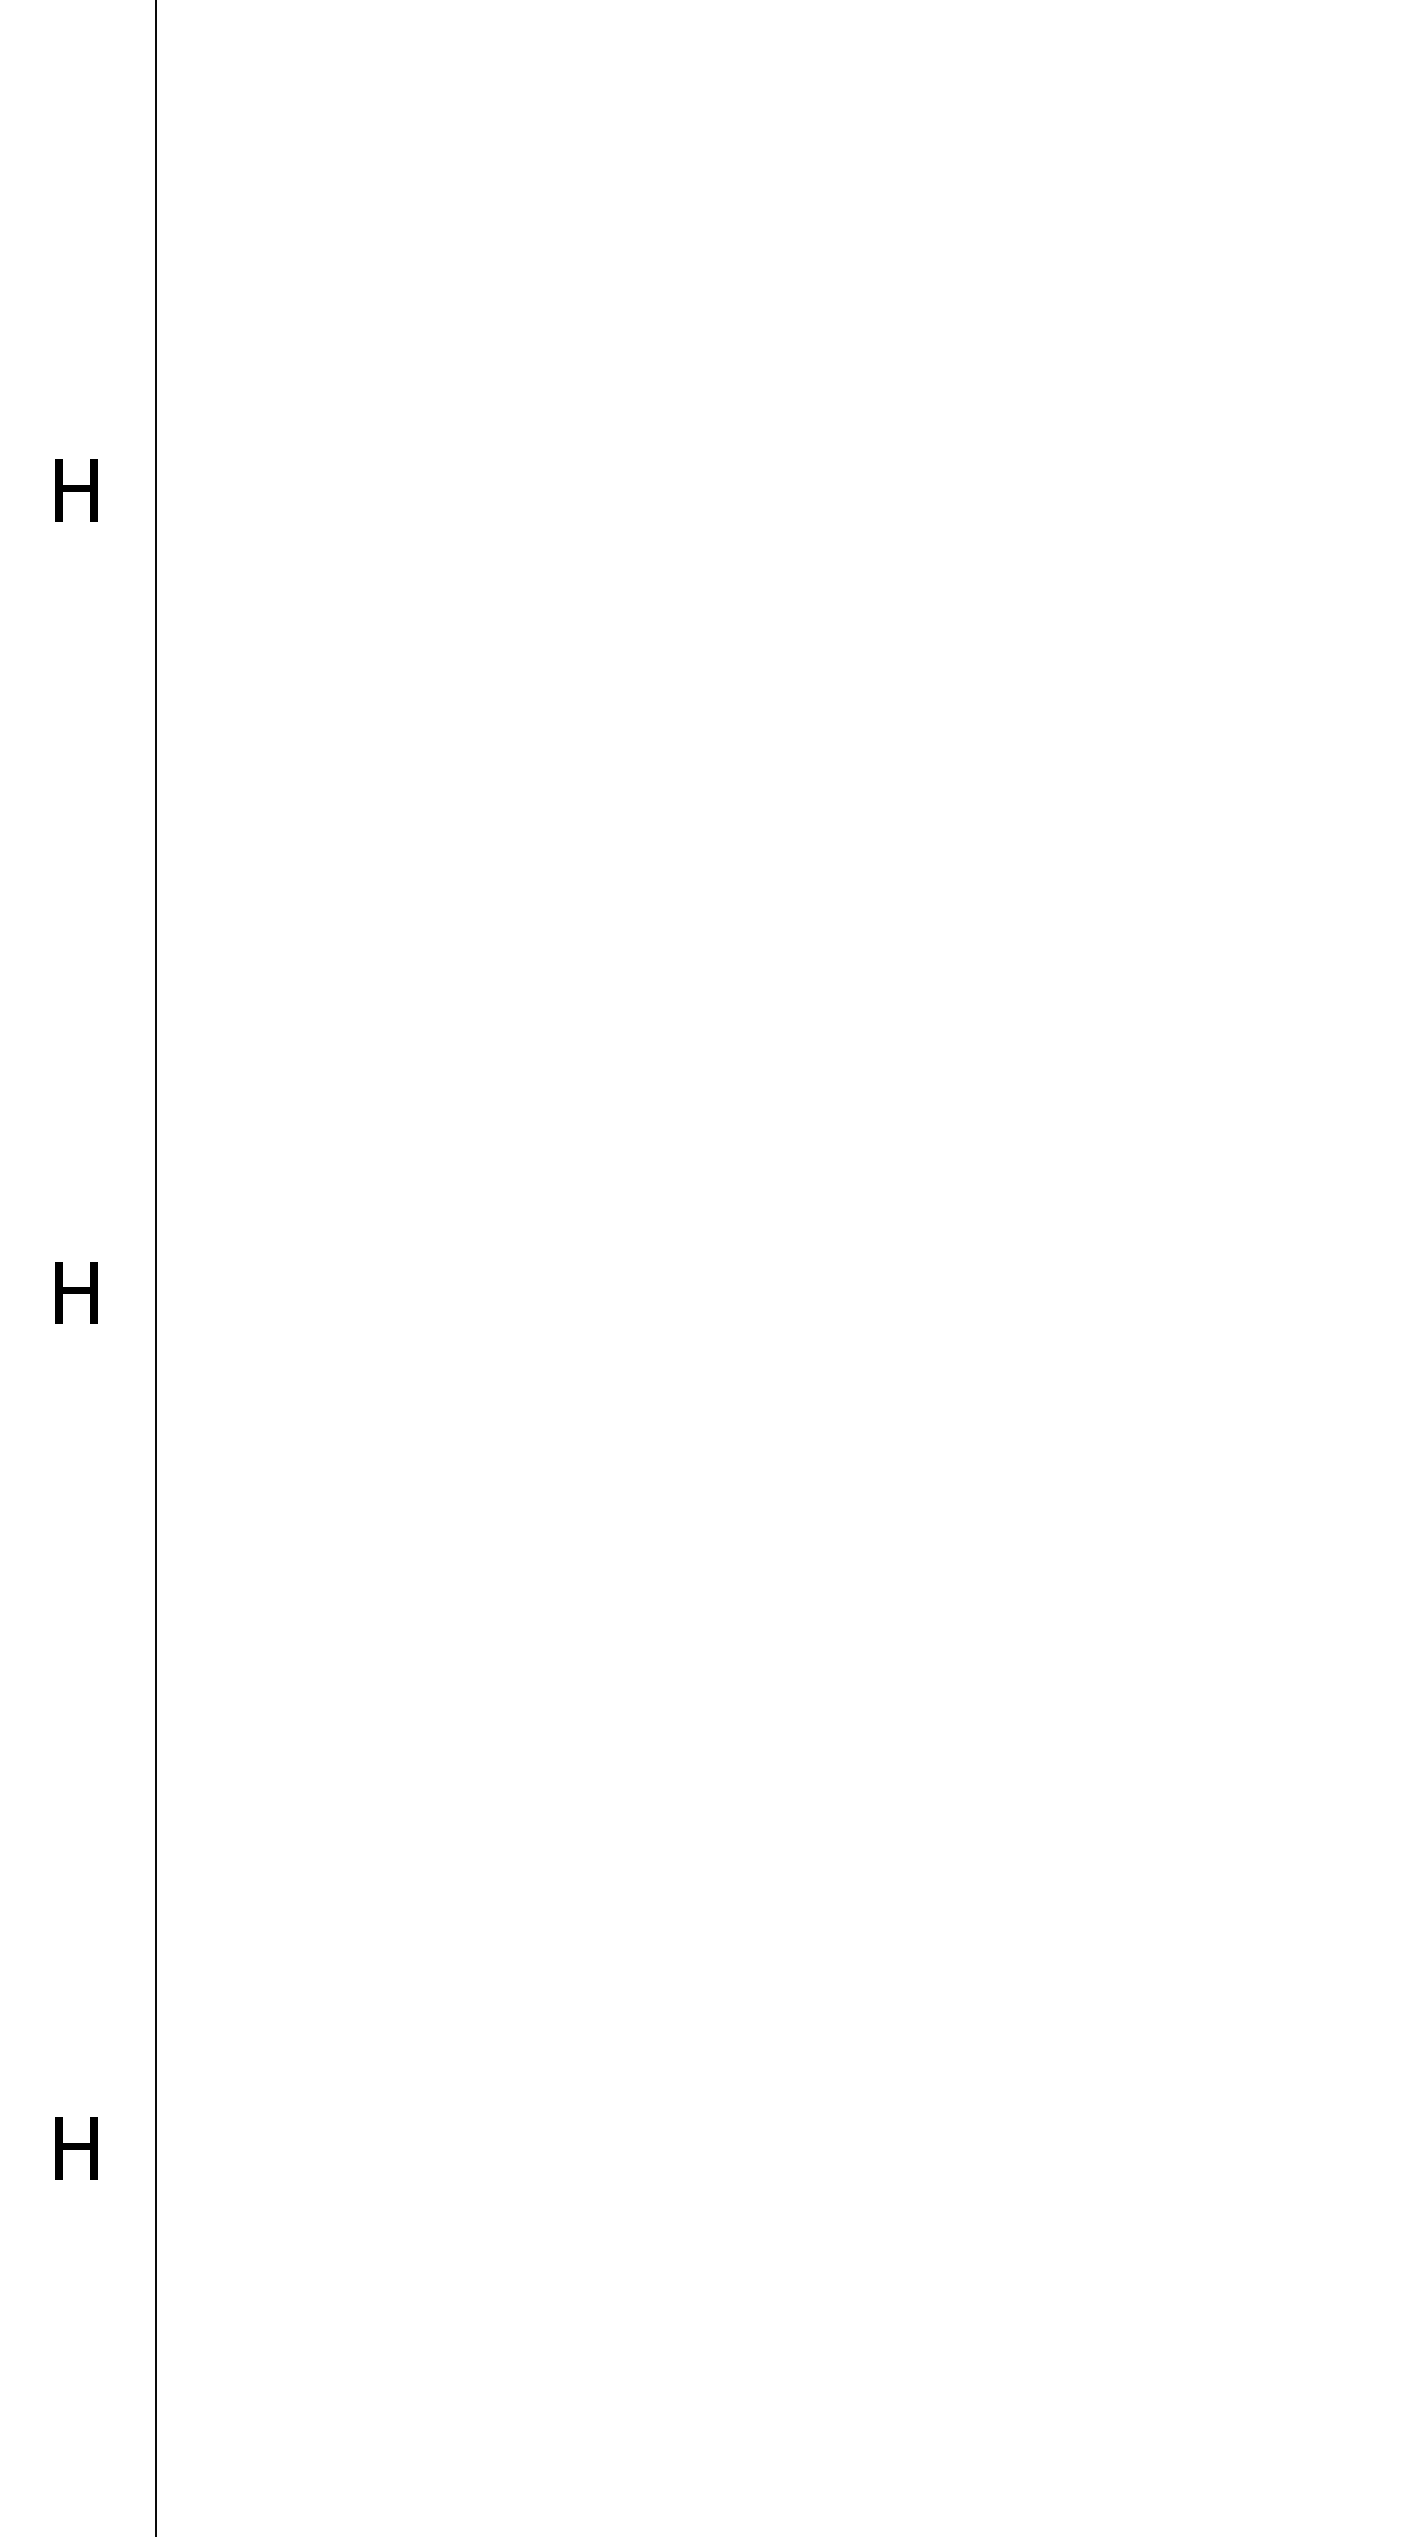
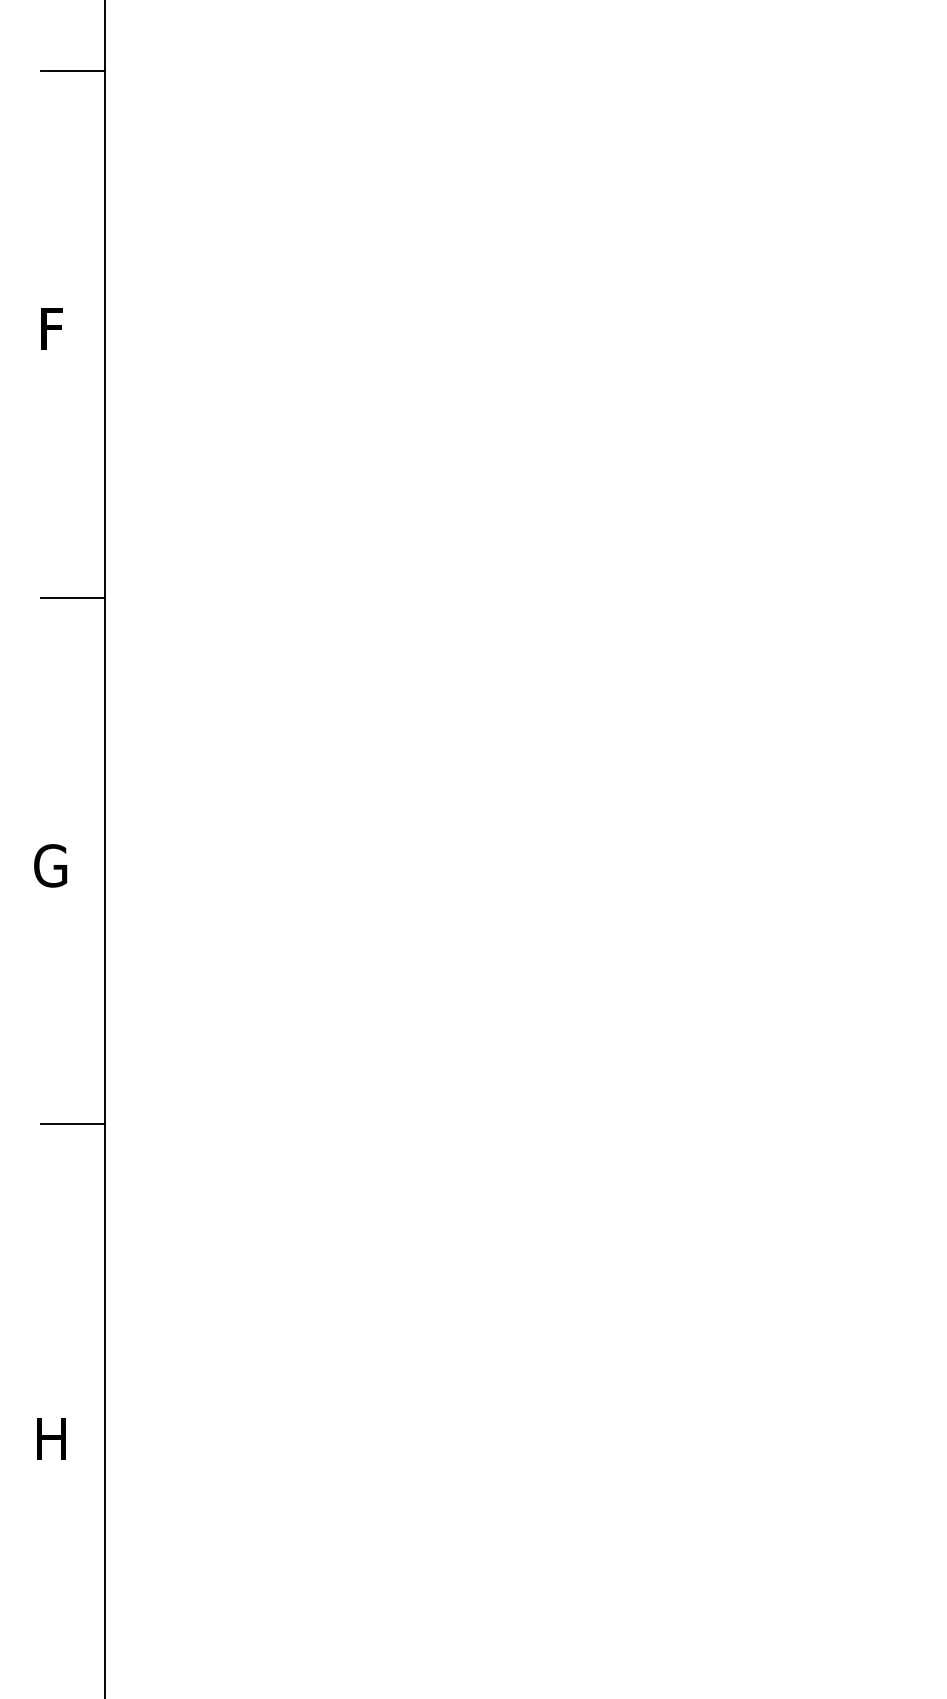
line: (108, 106) -> (72, 71), added
text: (76, 490) -> (51, 328), H -> F
line: (108, 892) -> (72, 597), added
text: (75, 1292) -> (50, 865), H -> G
line: (108, 1679) -> (72, 1124), added

